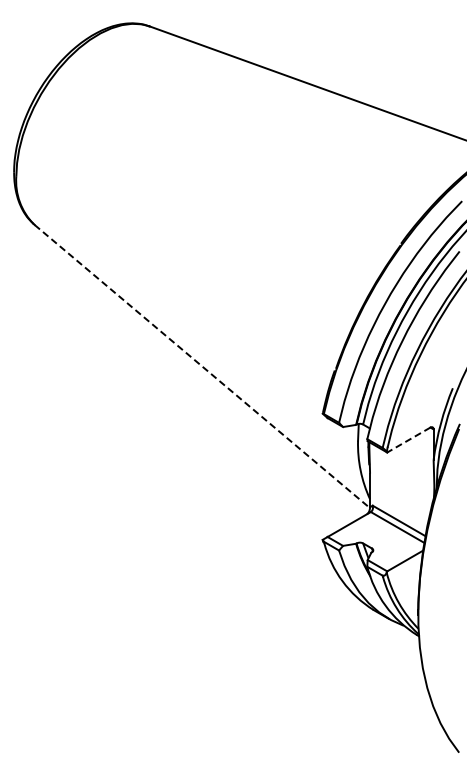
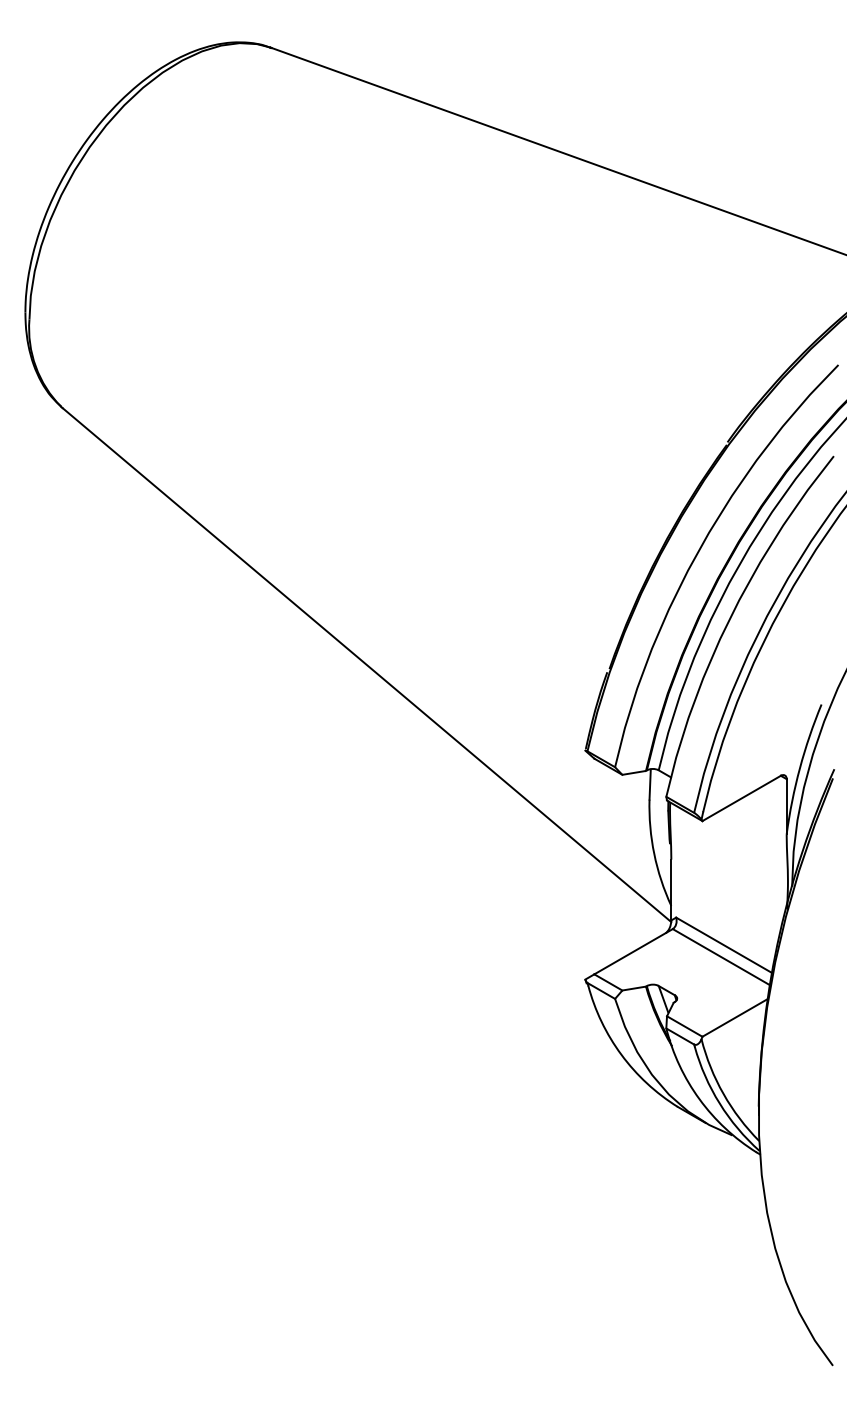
line: (202, 366) -> (367, 664), dashed -> solid
line: (408, 440) -> (741, 799), dashed -> solid

